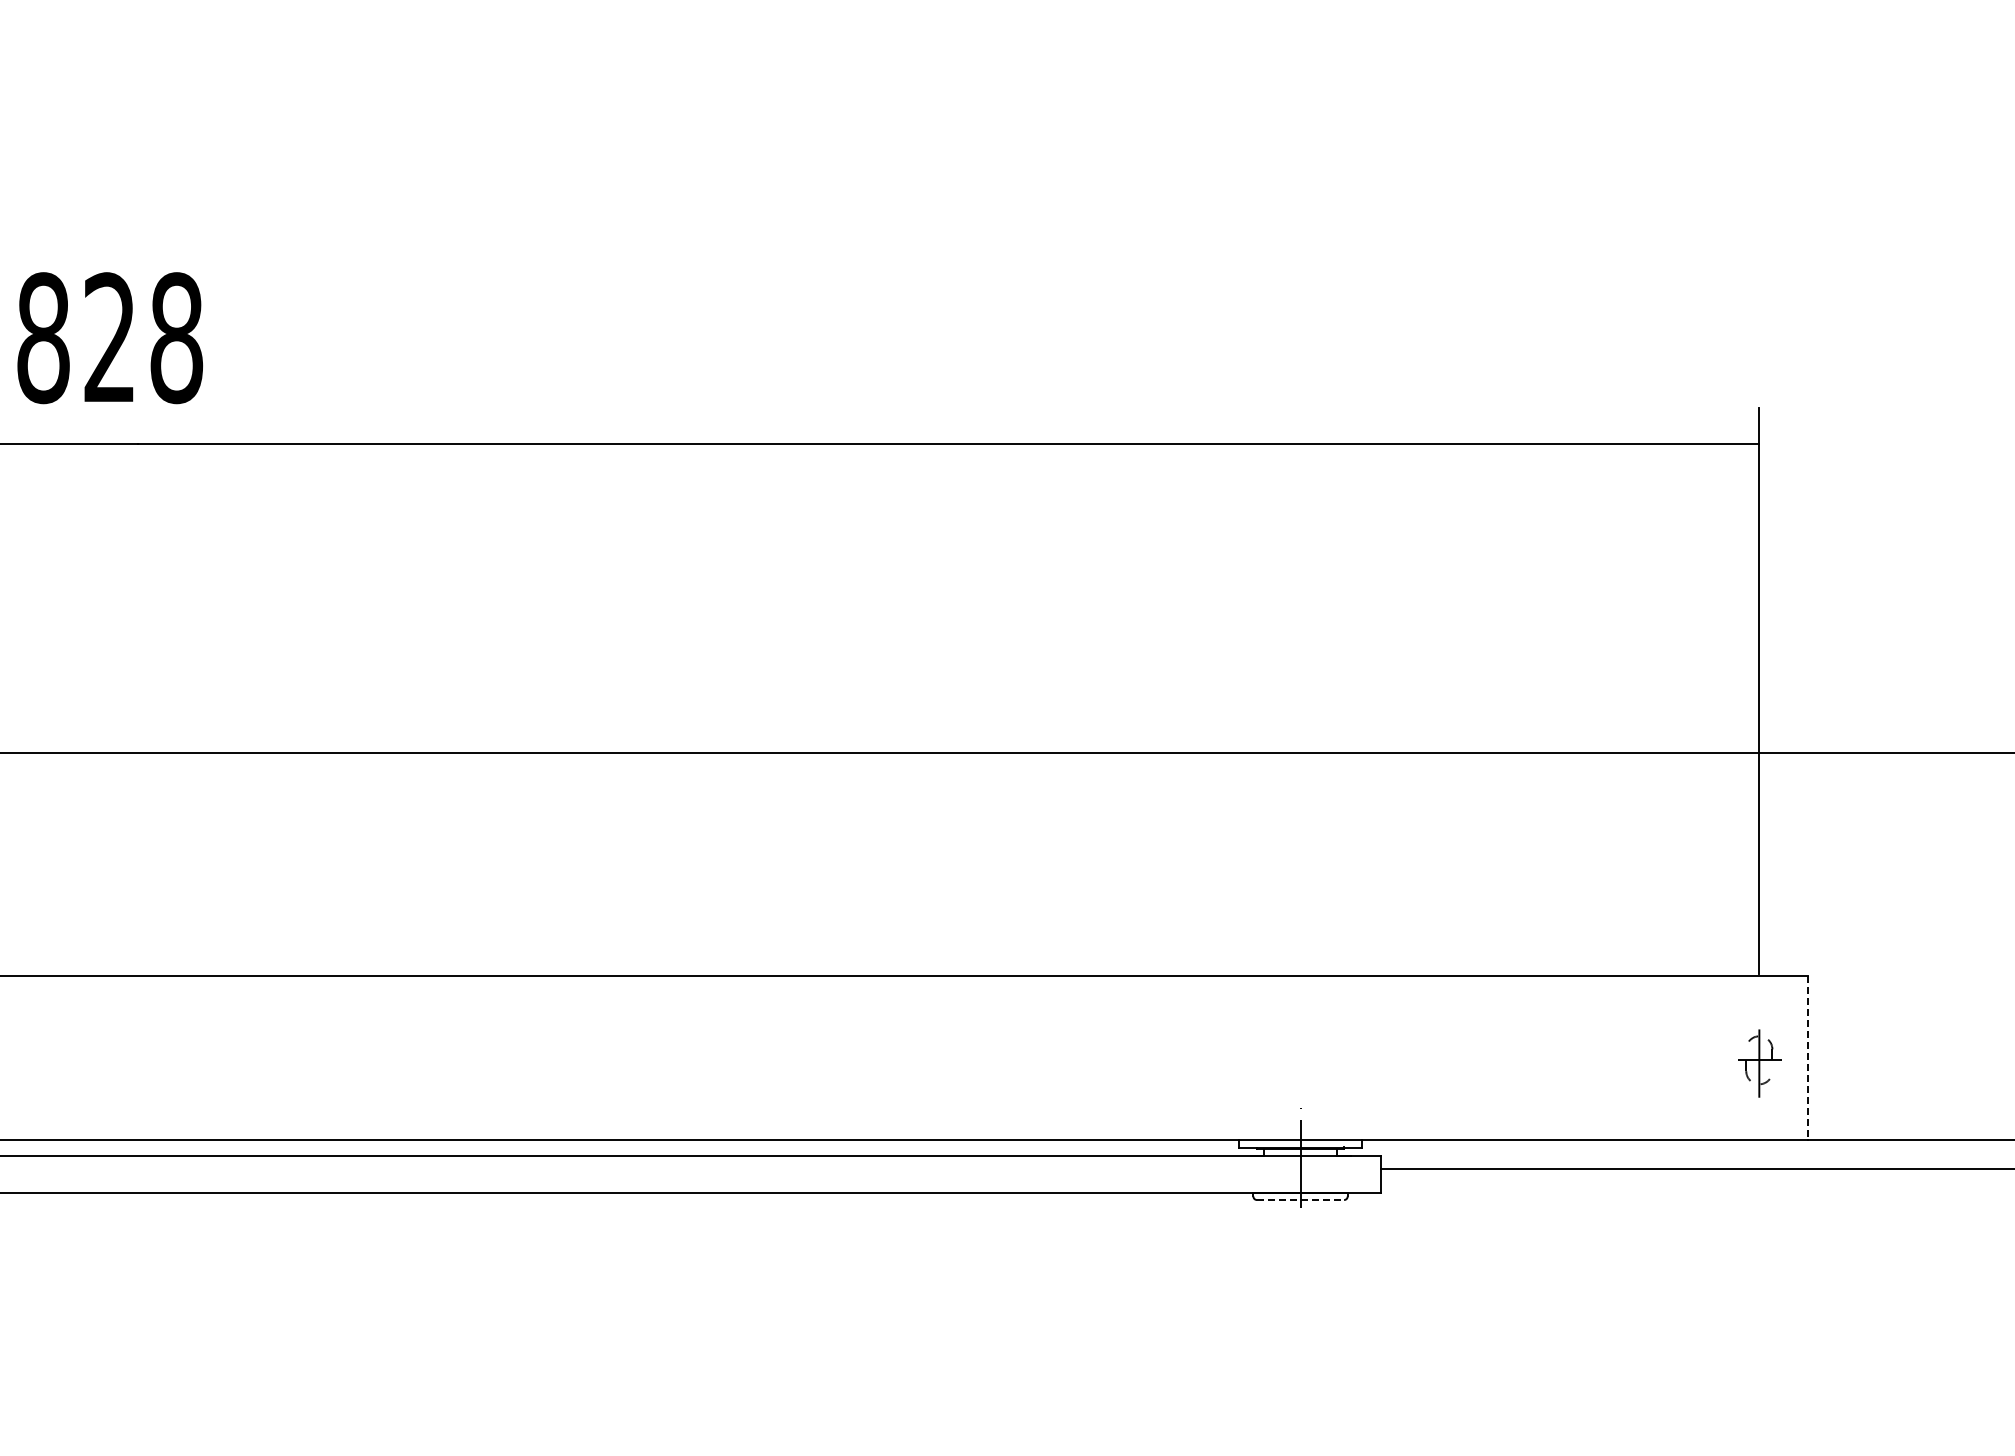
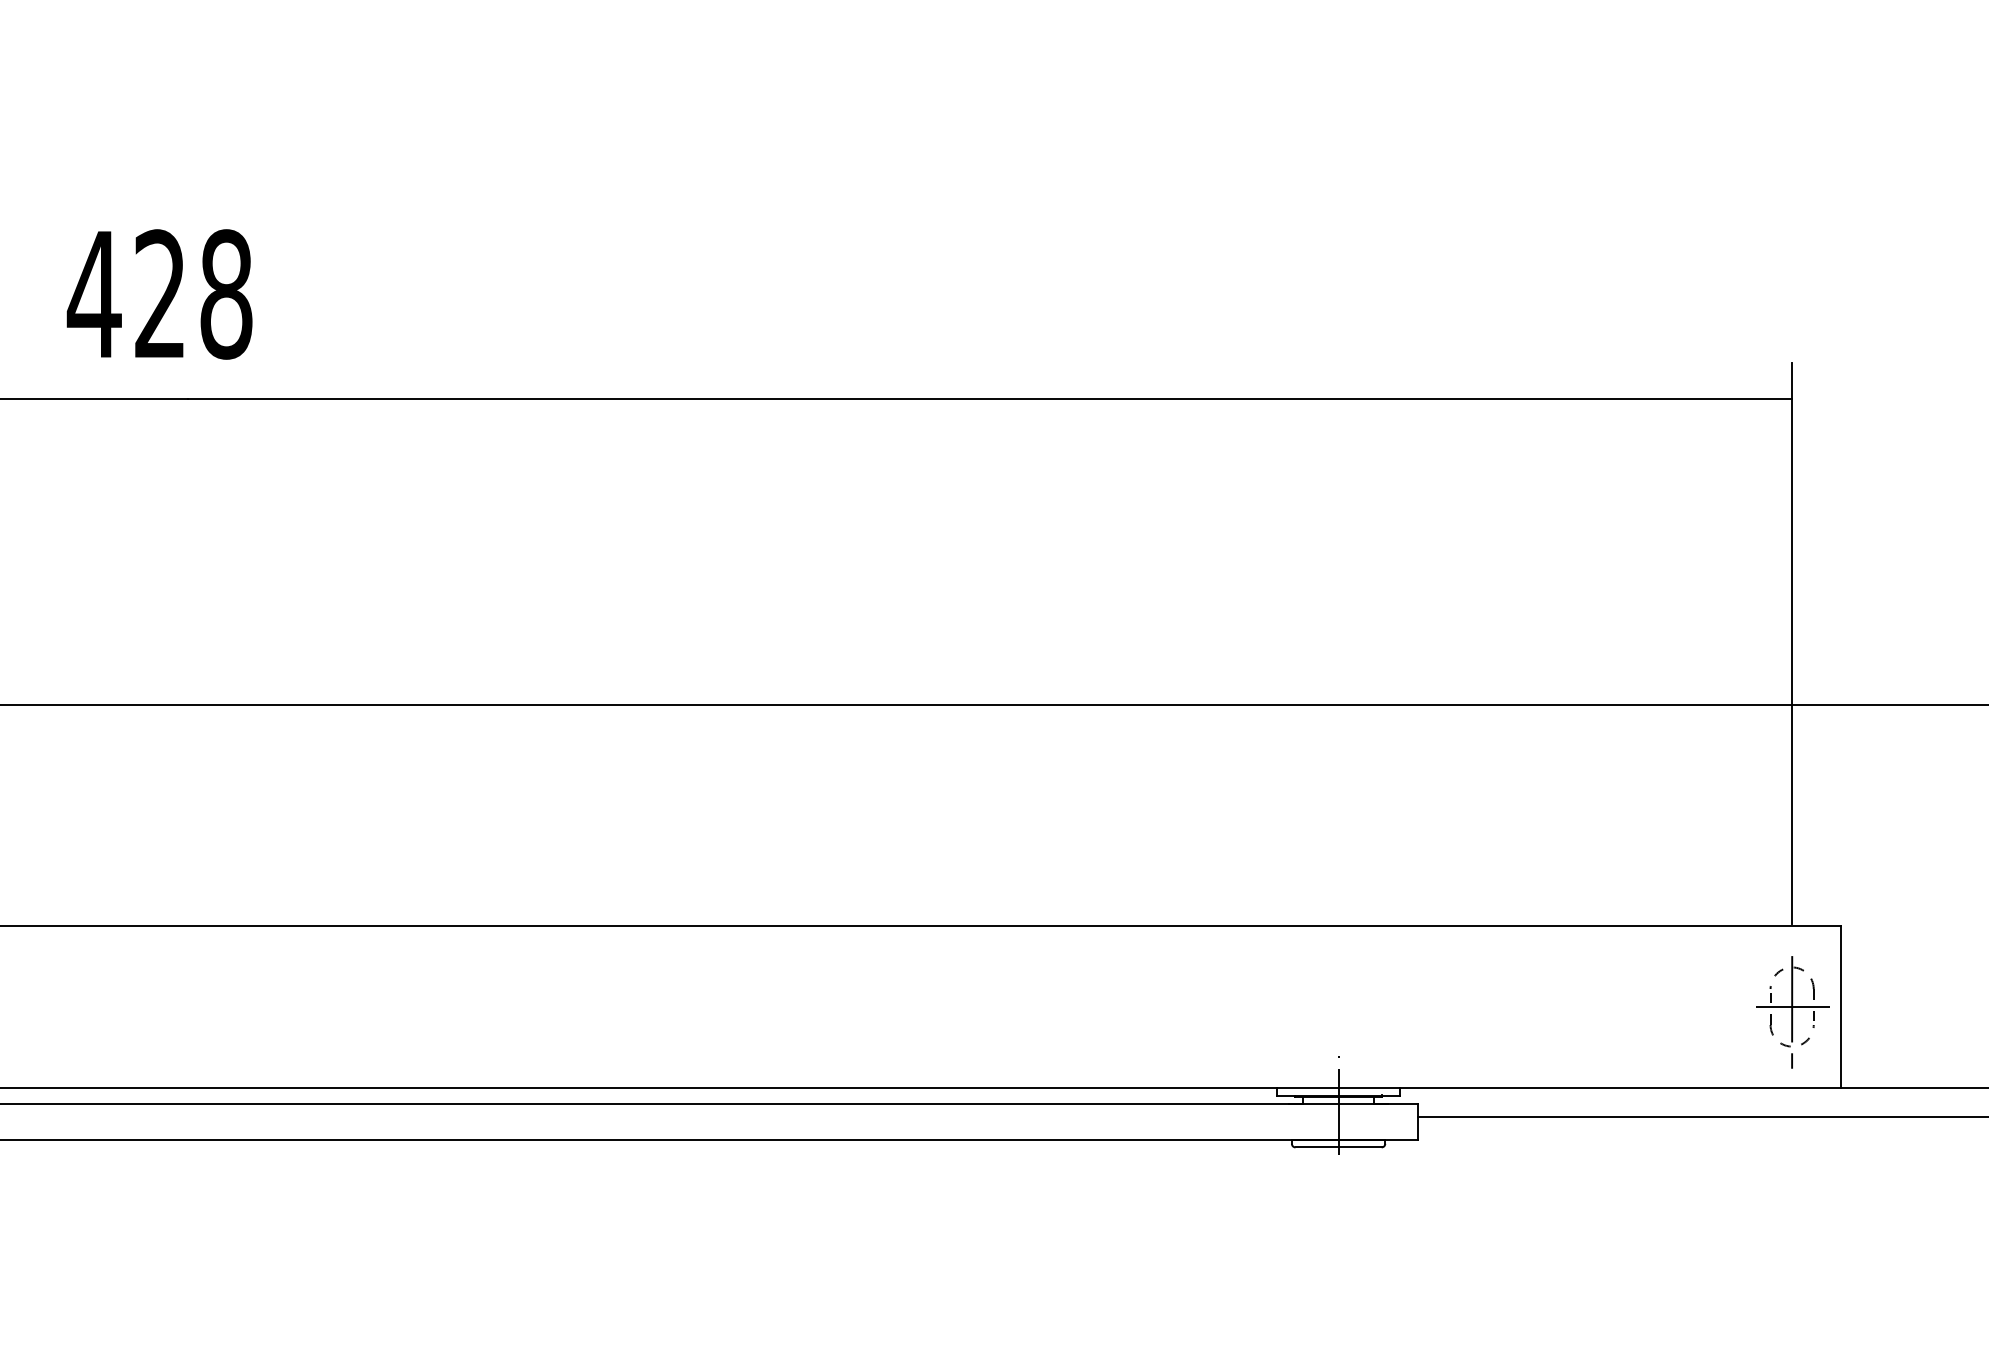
text: (43, 338) -> (94, 294), 828 -> 428
line: (1808, 1058) -> (1841, 1007), dashed -> solid
part: (1759, 1063) -> (1792, 1012), size x1.67
line: (1300, 1200) -> (1338, 1147), dashed -> solid

